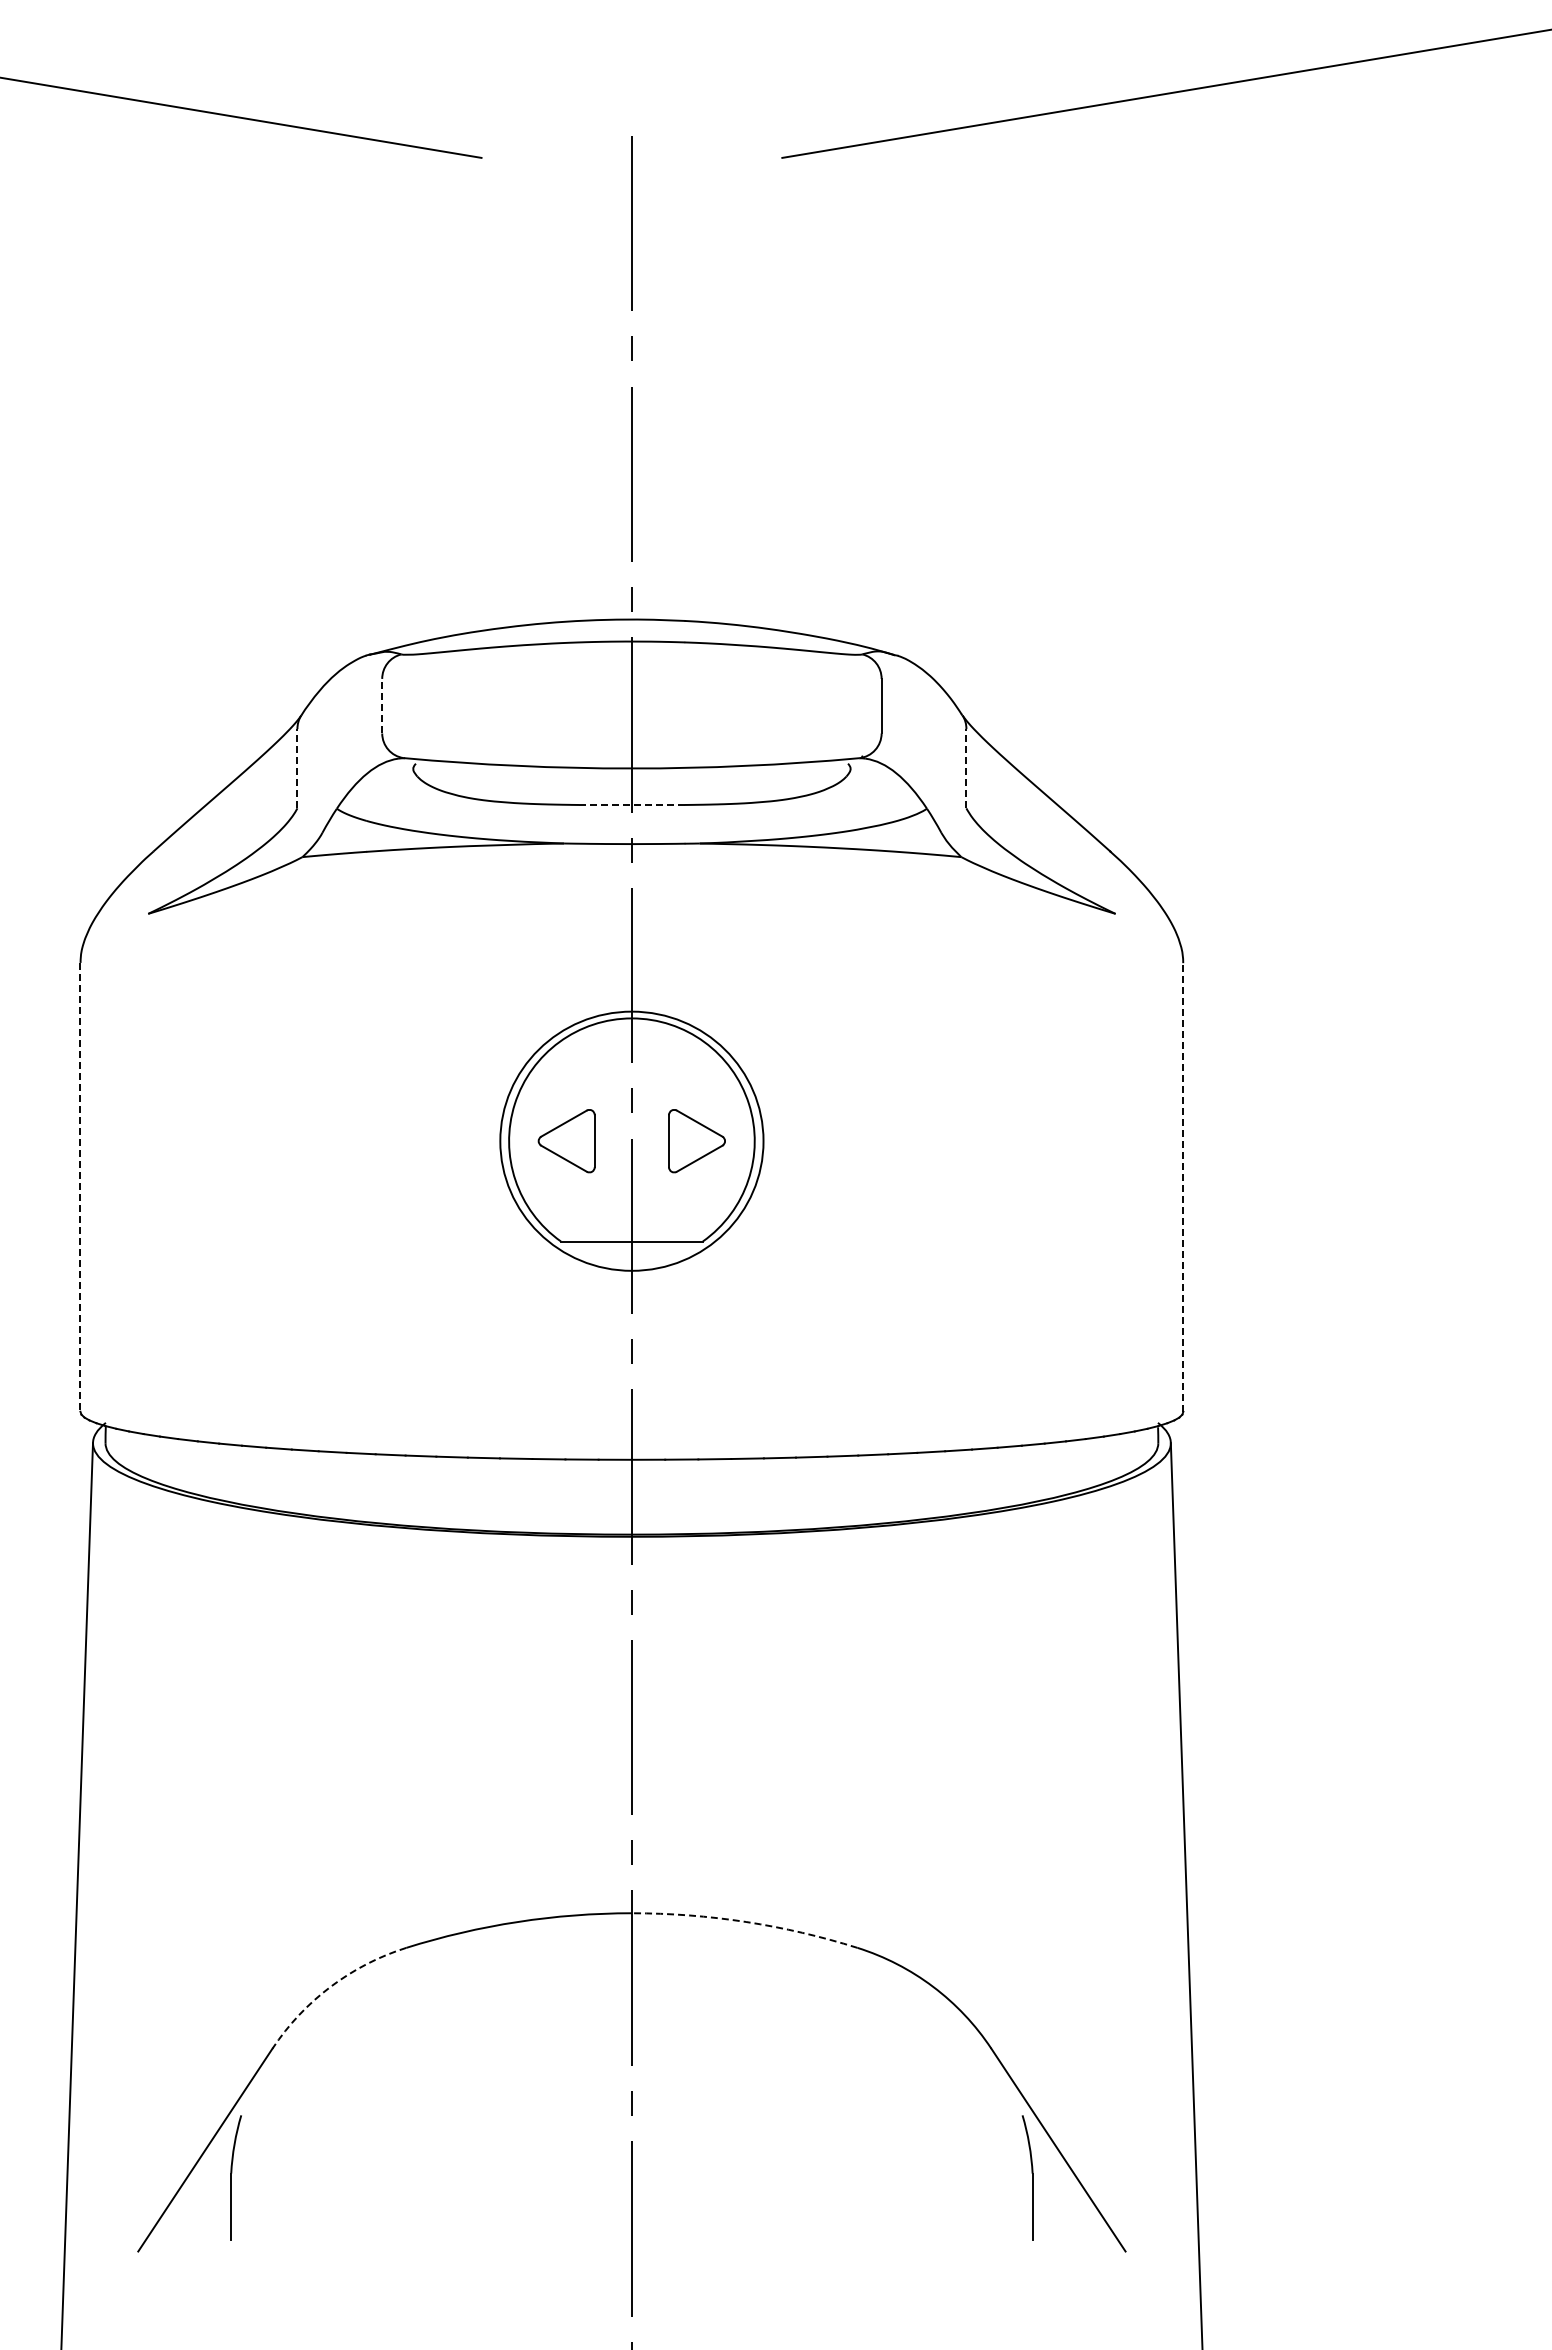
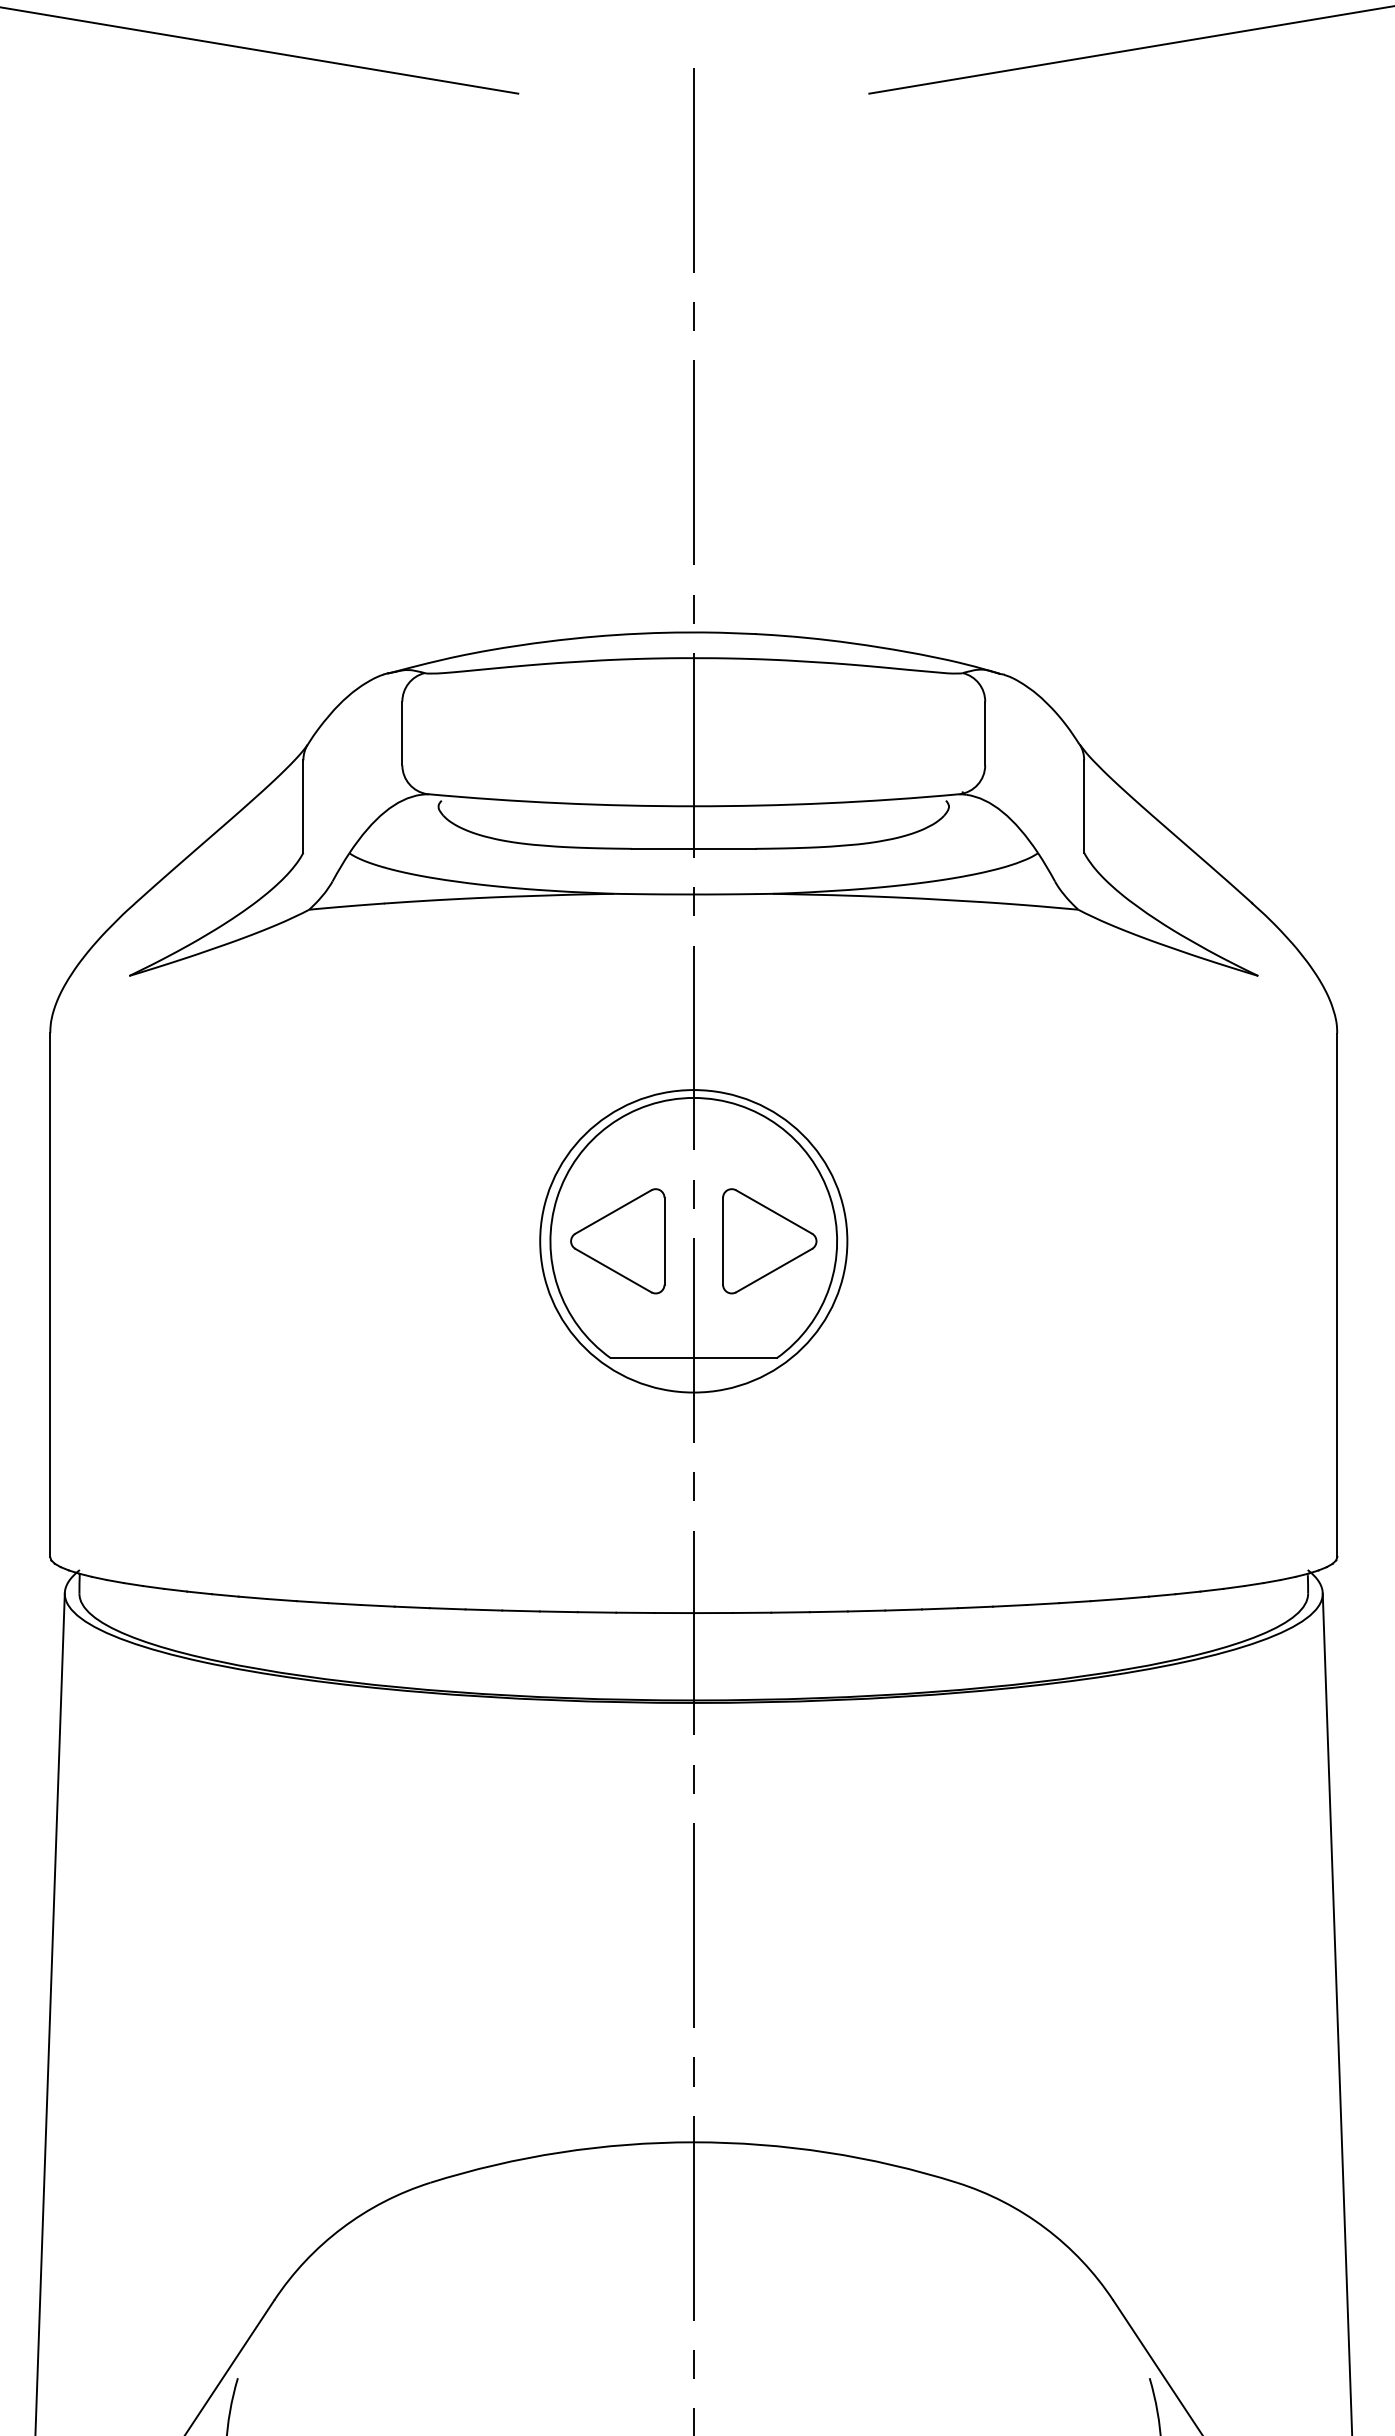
line: (382, 705) -> (402, 732), dashed -> solid
line: (297, 768) -> (303, 806), dashed -> solid
line: (966, 768) -> (1084, 806), dashed -> solid
line: (631, 804) -> (693, 848), dashed -> solid
part: (566, 1140) -> (617, 1240), size x1.43
part: (696, 1140) -> (769, 1240), size x1.43
line: (1183, 1186) -> (1337, 1294), dashed -> solid
line: (80, 1187) -> (50, 1295), dashed -> solid
arc: (746, 1921) -> (827, 2151), dashed -> solid
arc: (330, 1986) -> (341, 2227), dashed -> solid

